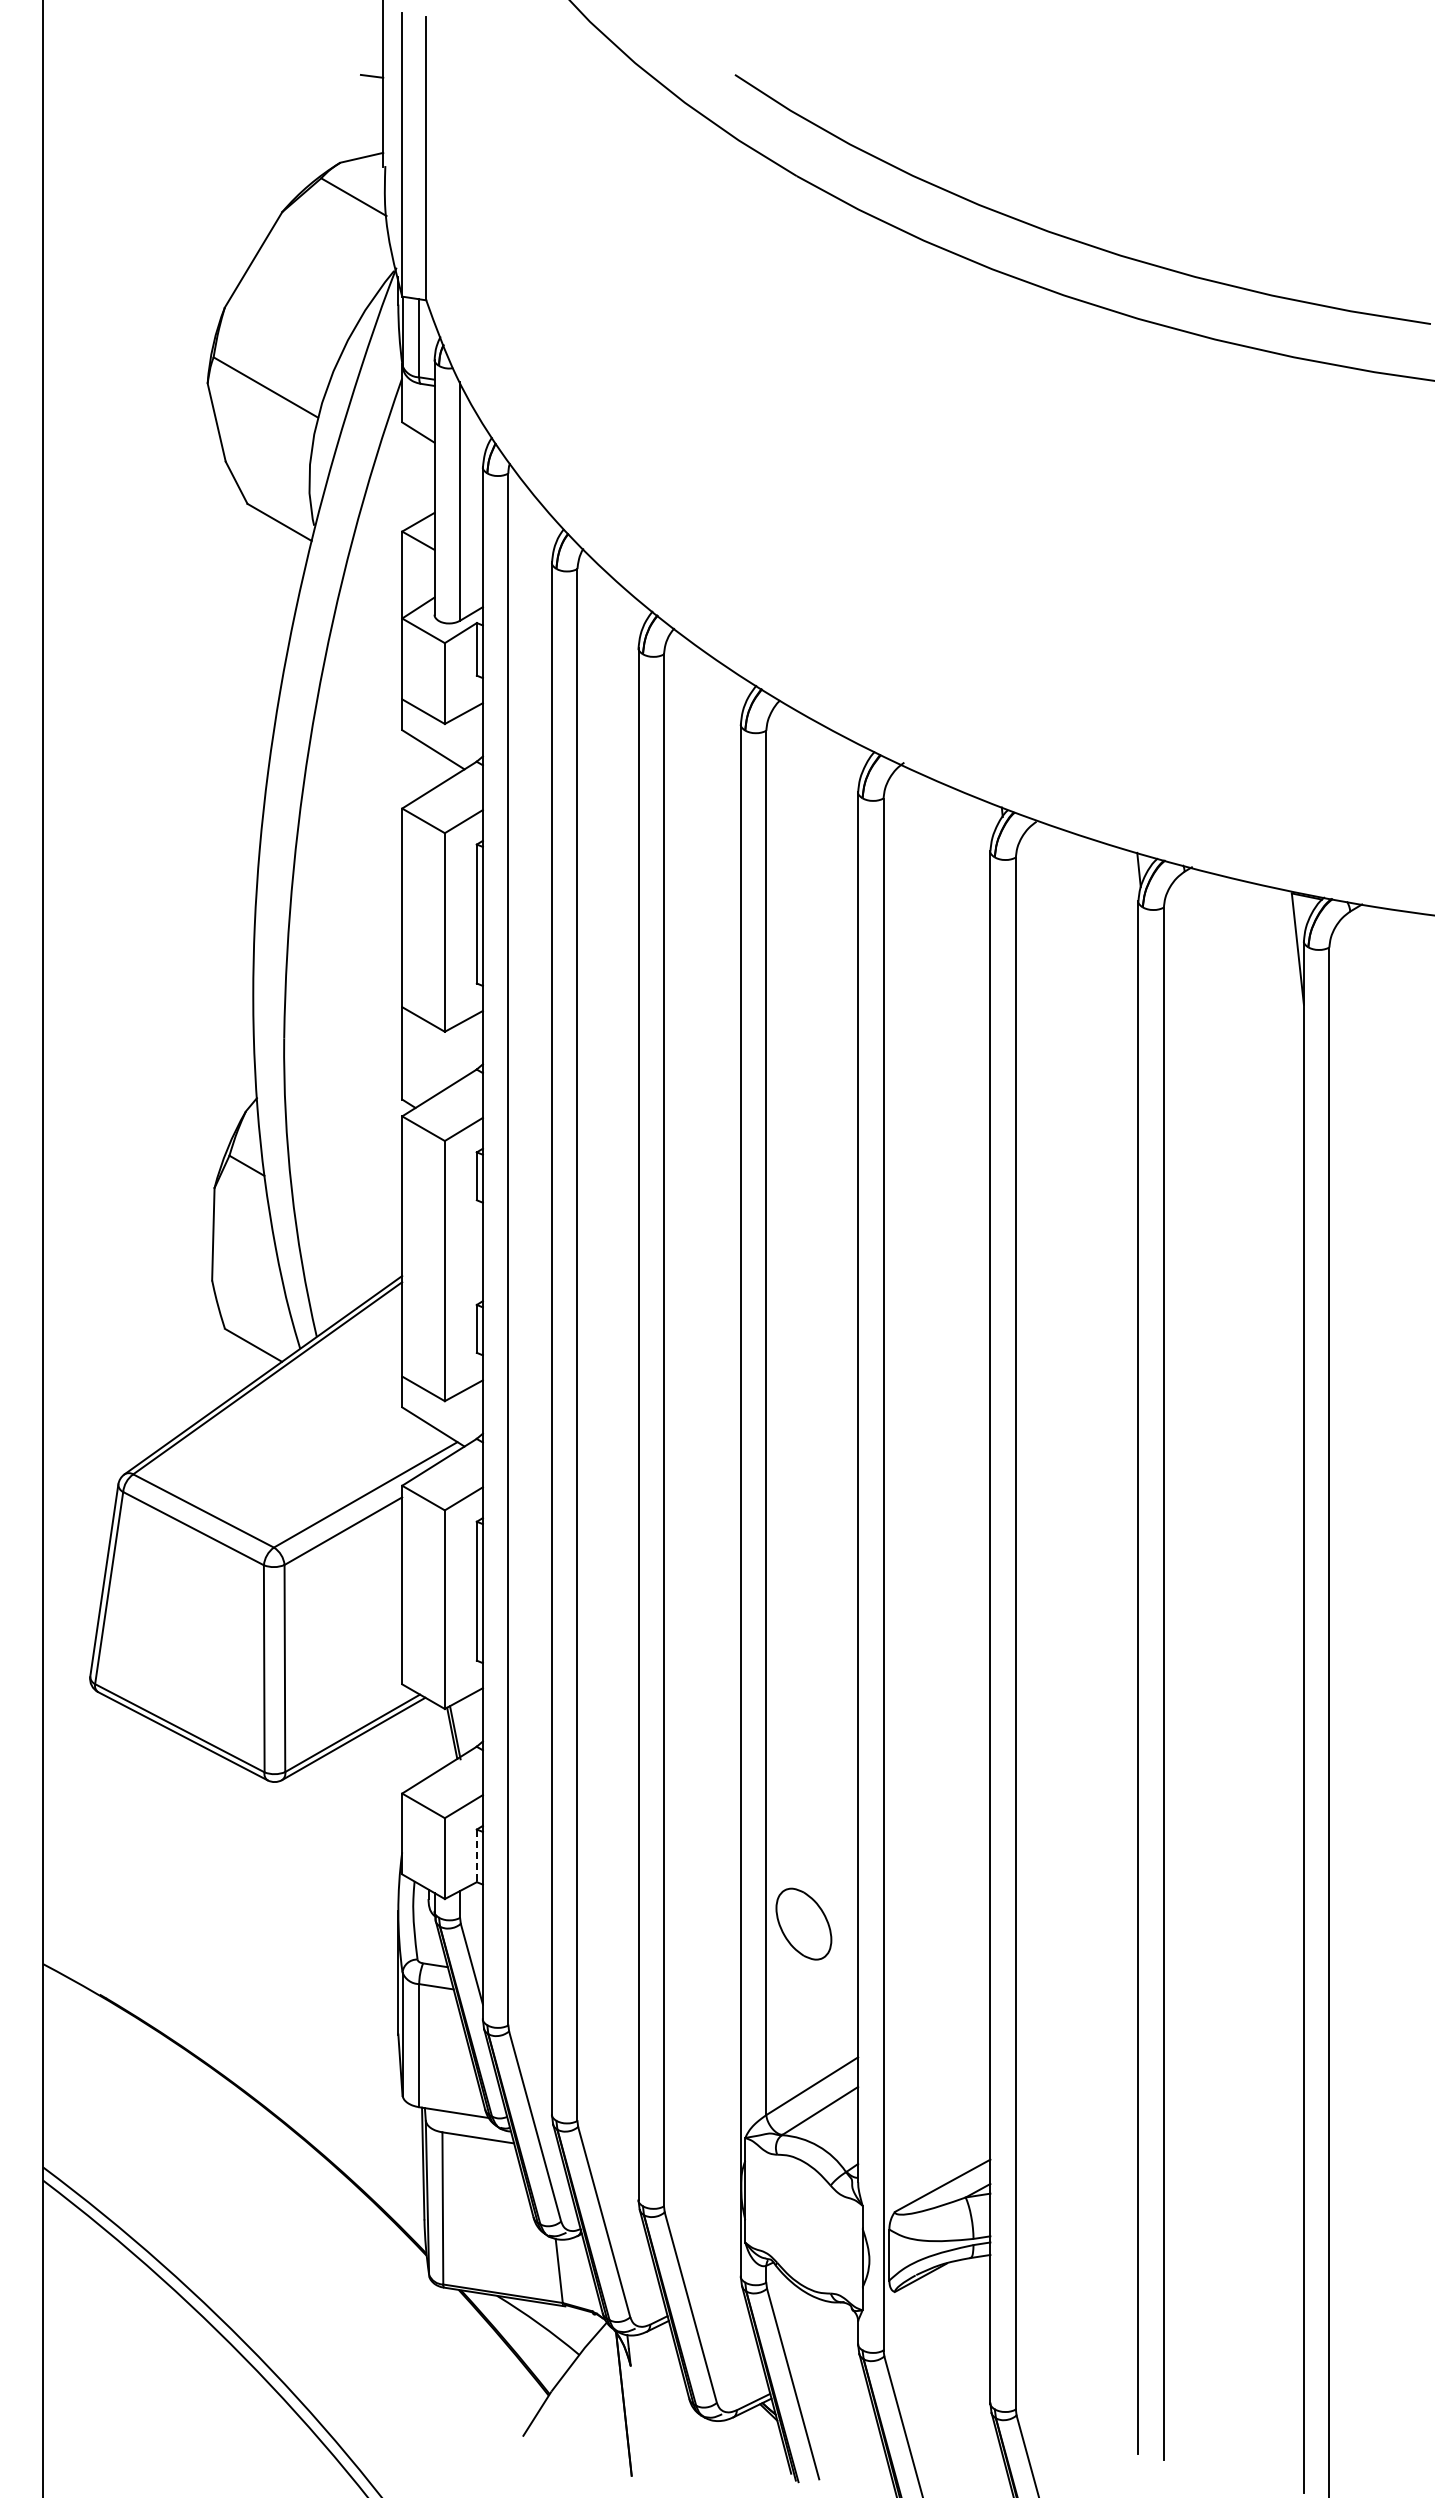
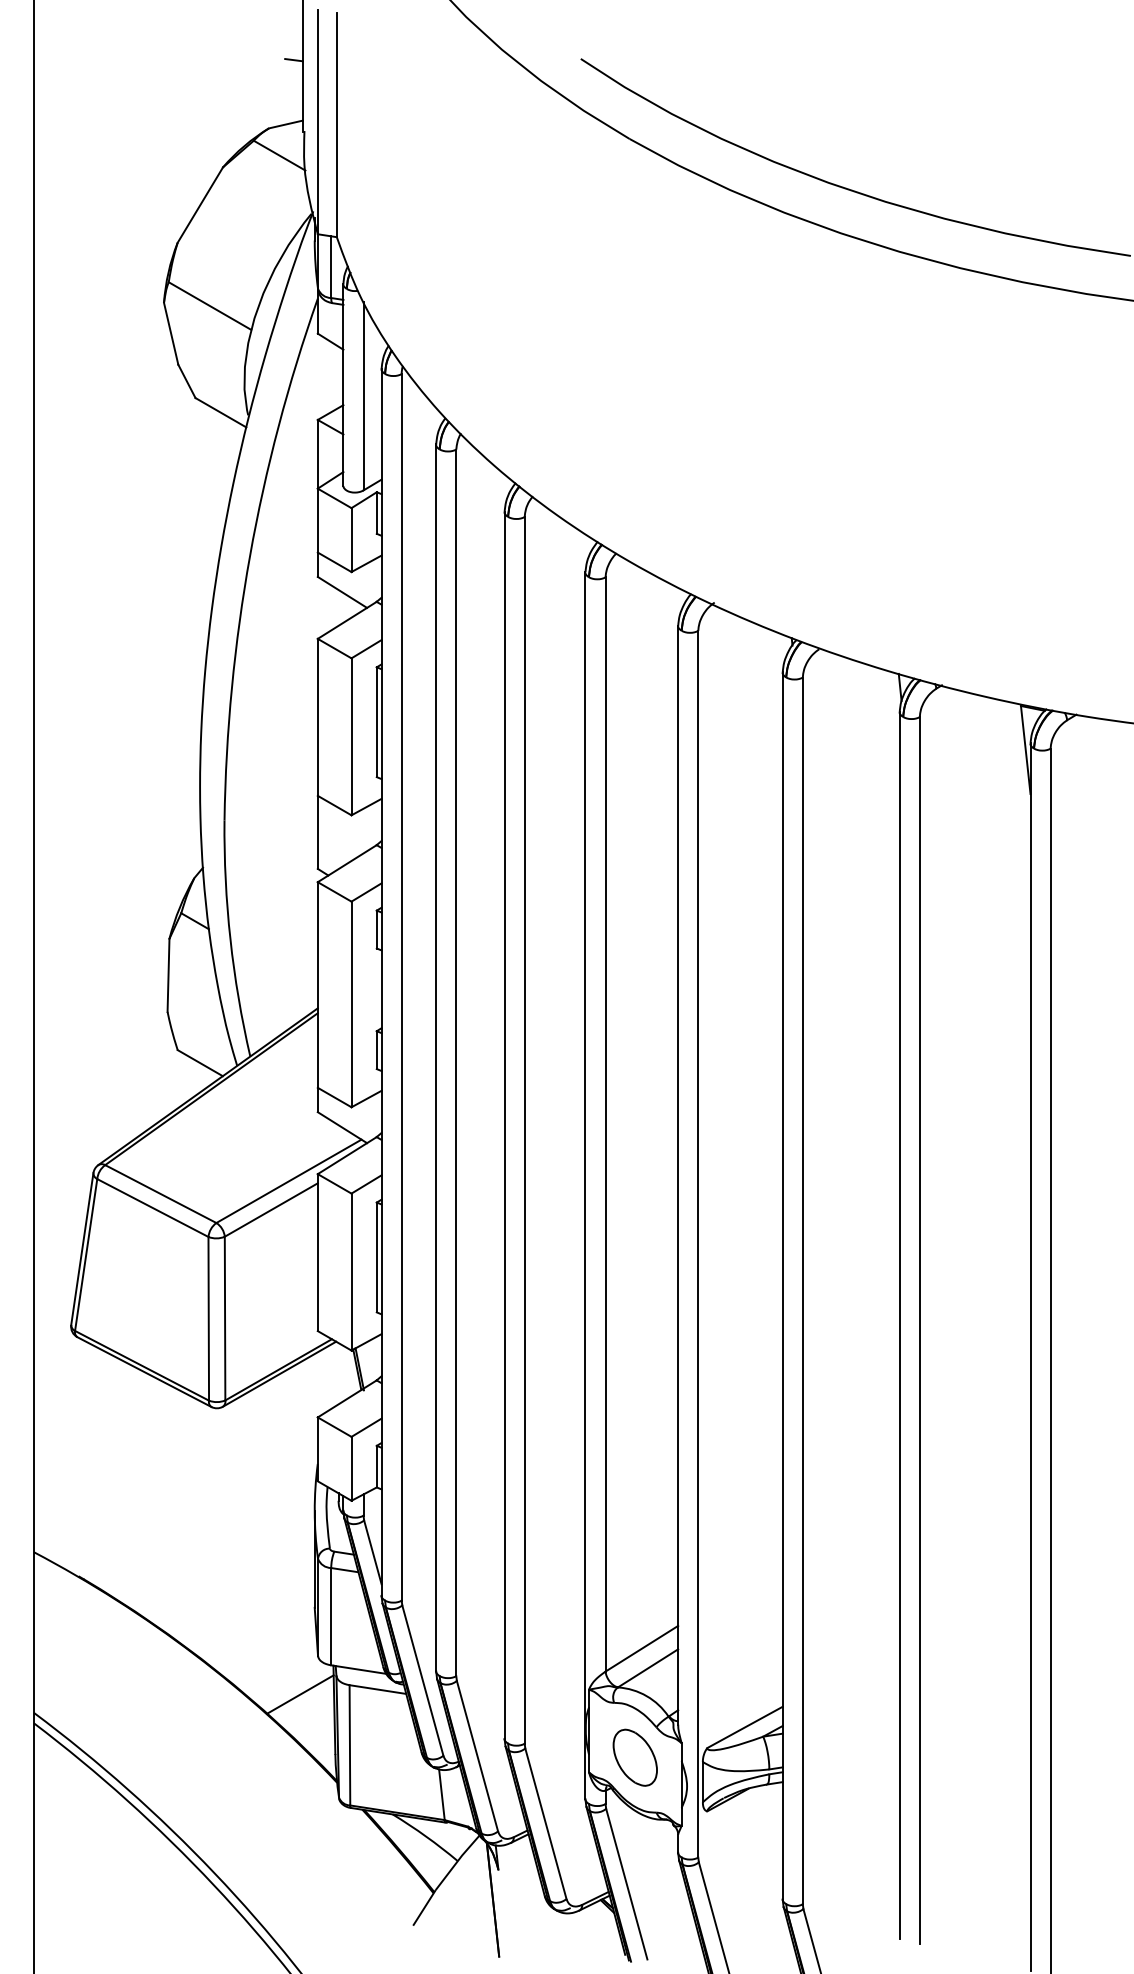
line: (476, 1856) -> (376, 1467), dashed -> solid
part: (803, 1923) -> (634, 1757), moved
line: (380, 2143) -> (300, 1694), added

